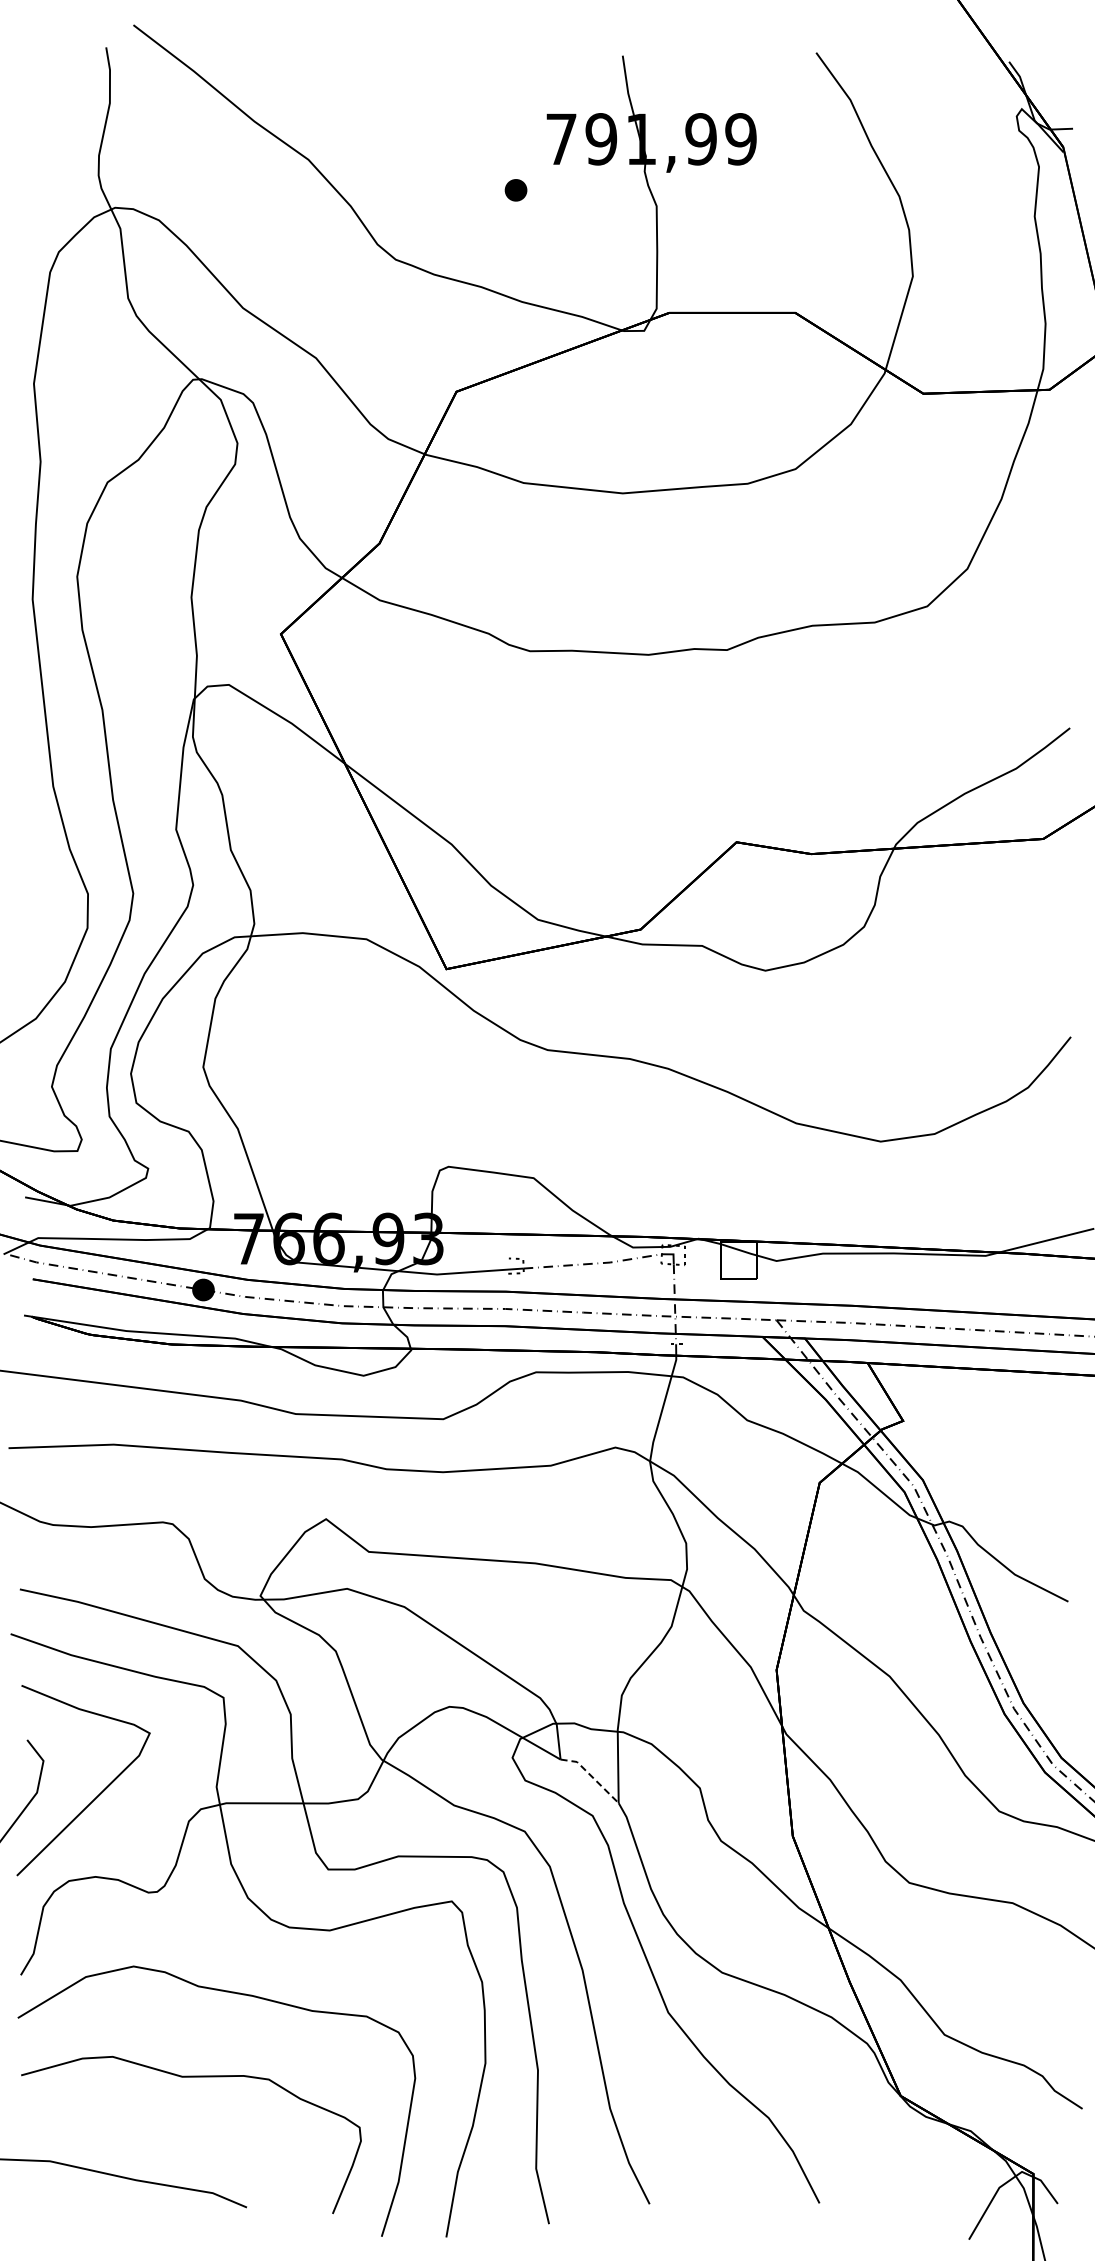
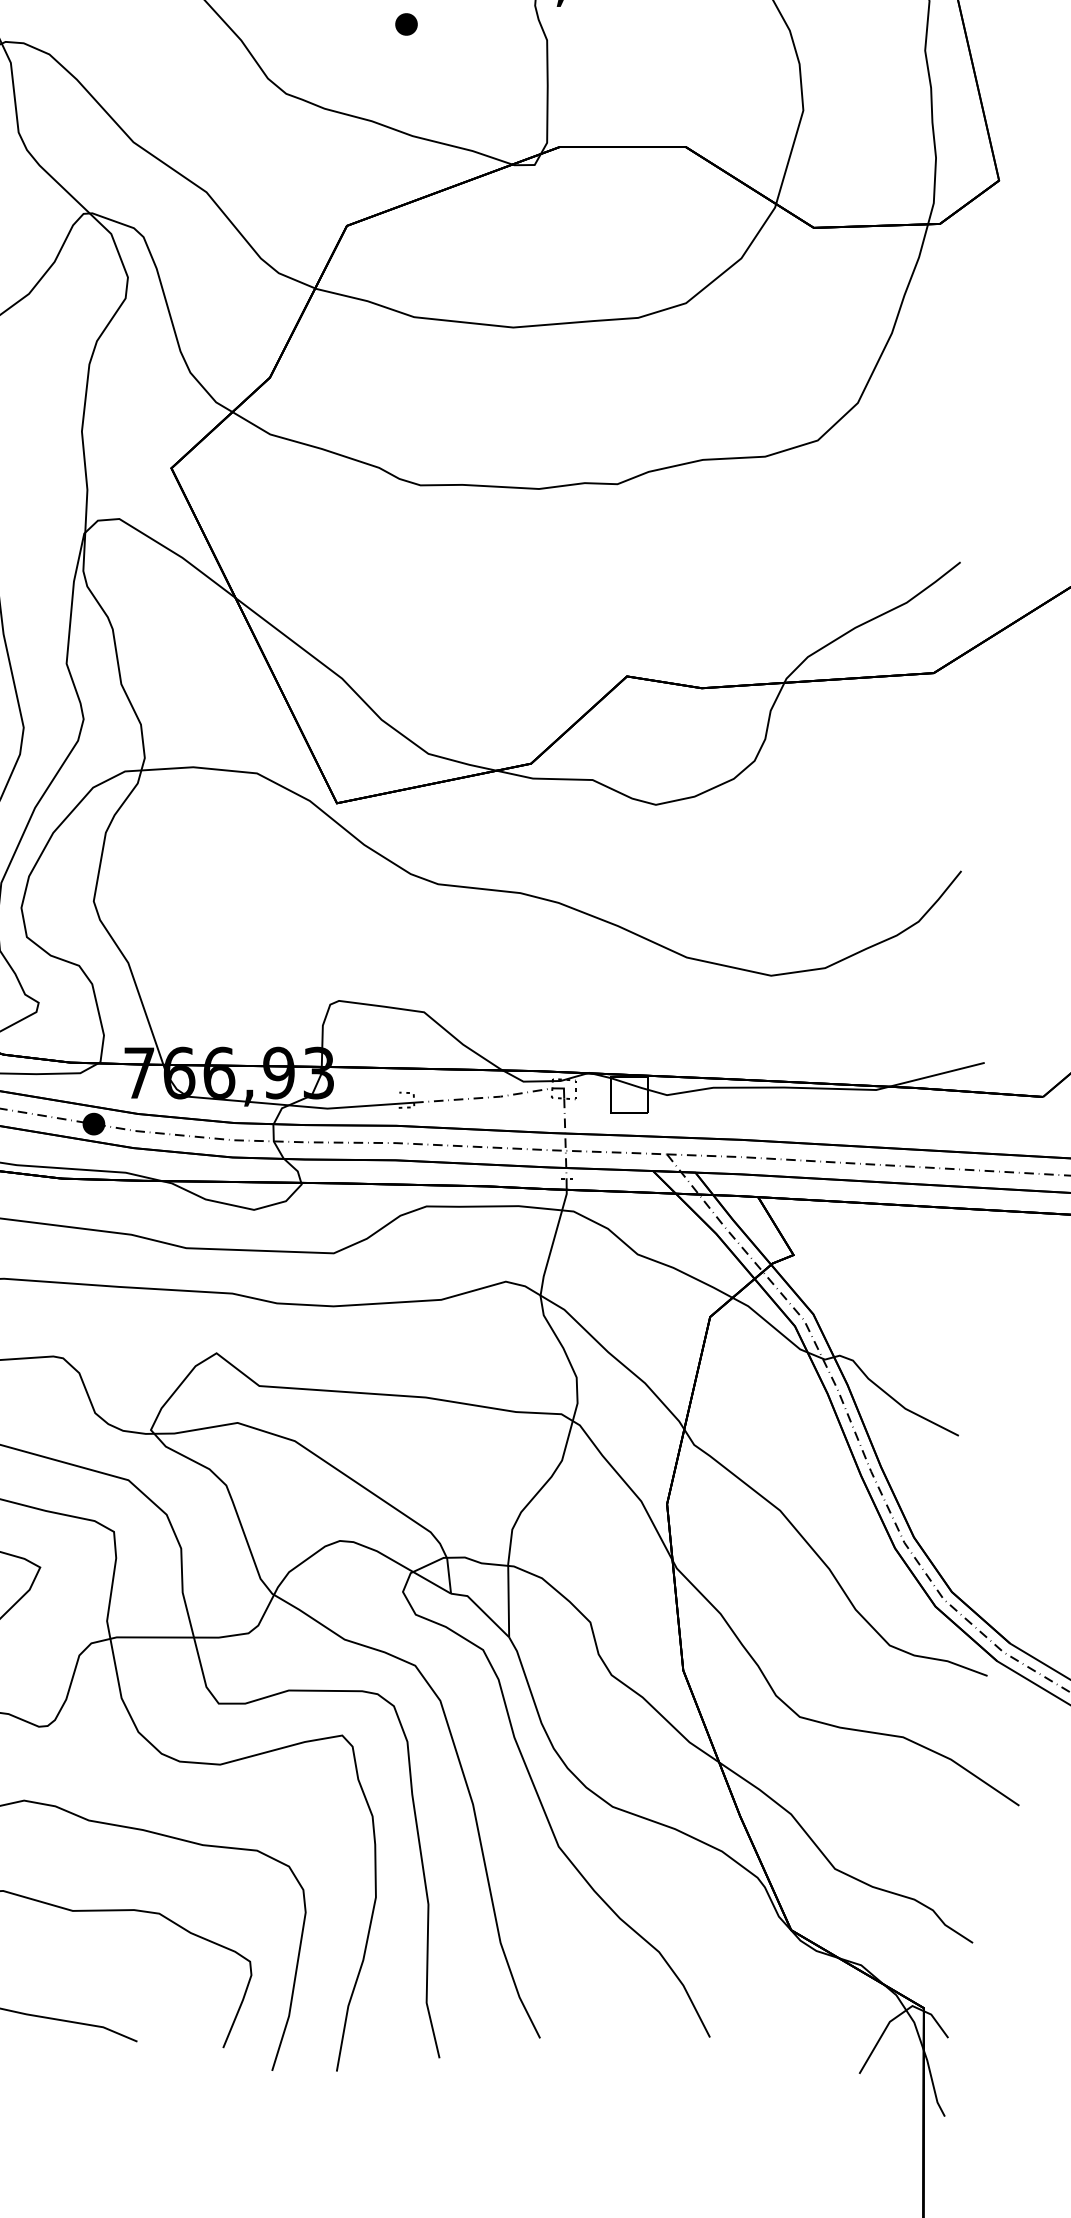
line: (591, 1776) -> (481, 1610), dashed -> solid

